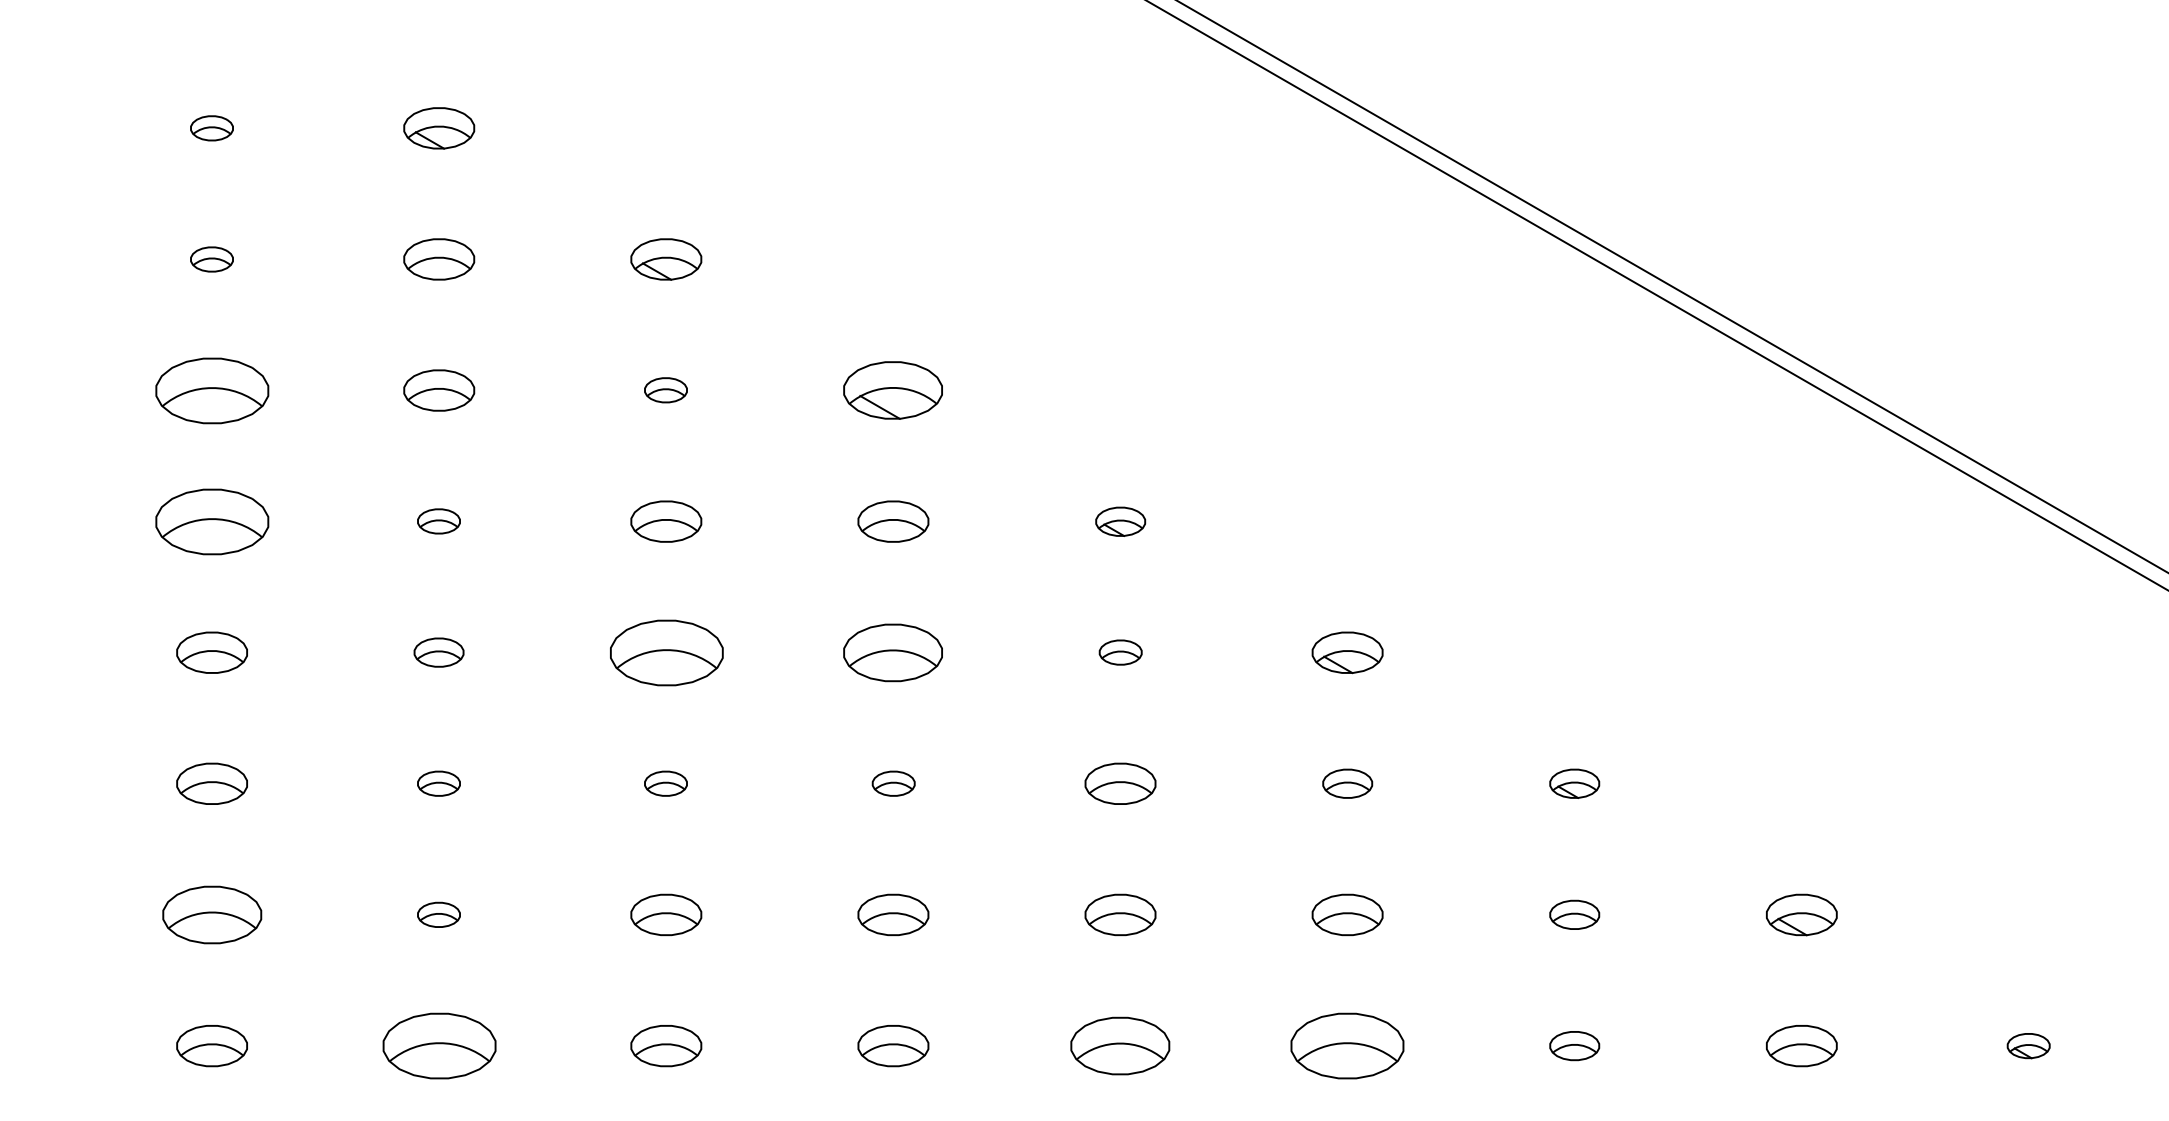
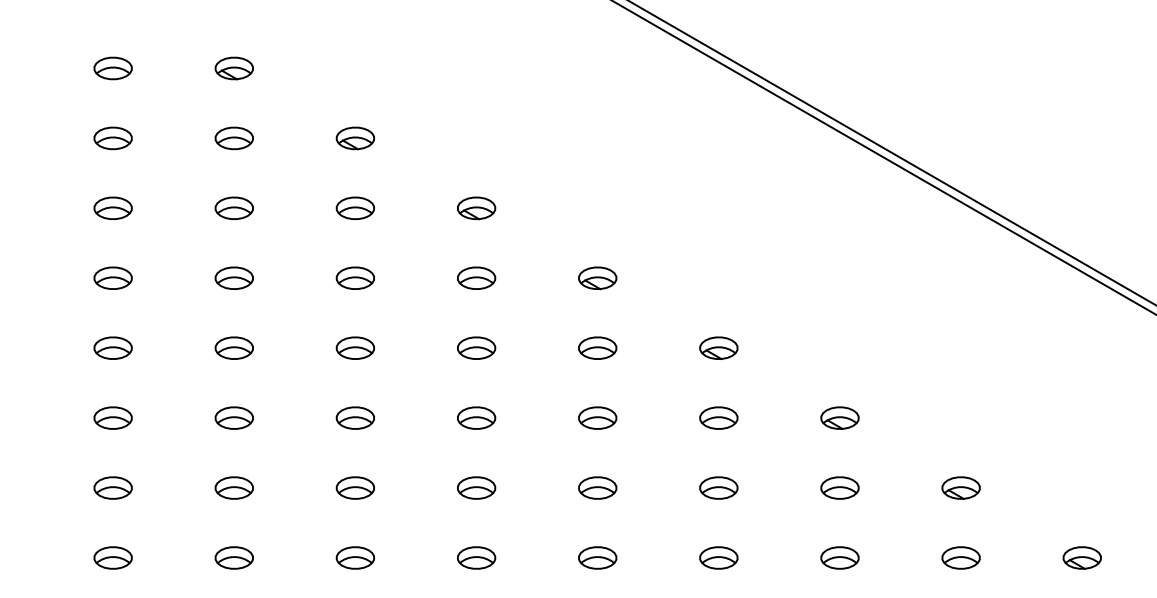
part: (210, 128) -> (112, 68), size x1.67
part: (210, 259) -> (112, 138), size x1.67
part: (210, 388) -> (112, 207), size x0.62
part: (664, 388) -> (354, 207), size x1.67
part: (893, 390) -> (476, 208), size x0.71
part: (210, 520) -> (112, 277), size x0.62
part: (437, 520) -> (233, 277), size x1.67
part: (1120, 522) -> (597, 278), size x1.43
part: (437, 651) -> (233, 347), size x1.43
part: (664, 651) -> (354, 347), size x0.62
part: (893, 651) -> (476, 347), size x0.71
part: (1120, 651) -> (597, 347), size x1.67
part: (437, 782) -> (233, 417), size x1.67
part: (664, 782) -> (354, 417), size x1.67
part: (893, 782) -> (476, 417), size x1.67
part: (1346, 782) -> (718, 417), size x1.43
part: (1573, 782) -> (839, 417), size x1.43
part: (210, 913) -> (112, 487), size x0.71
part: (437, 913) -> (233, 487), size x1.67
part: (1573, 913) -> (839, 487), size x1.43
part: (437, 1045) -> (233, 557), size x0.62
part: (1120, 1045) -> (597, 557), size x0.71
part: (1346, 1045) -> (718, 557), size x0.62
part: (1573, 1045) -> (839, 557), size x1.43
part: (2027, 1045) -> (1081, 557), size x1.67

